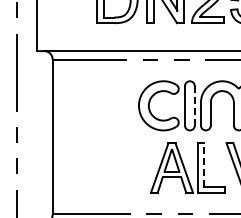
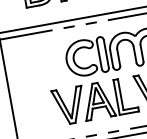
line: (194, 105) -> (106, 53), dashed -> solid
line: (204, 165) -> (120, 94), dashed -> solid
part: (131, 167) -> (69, 105), added

